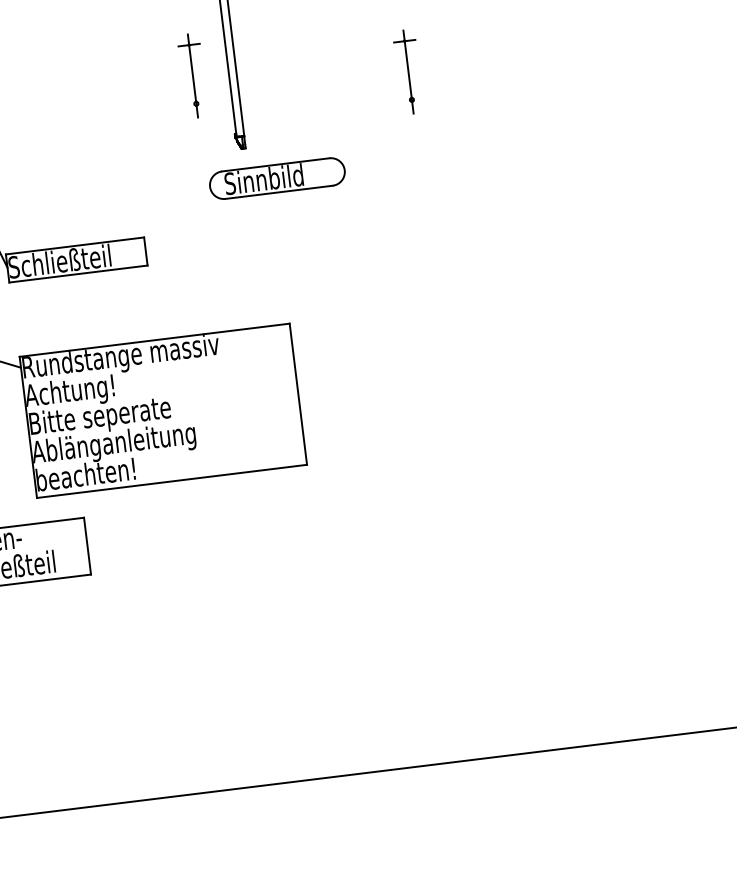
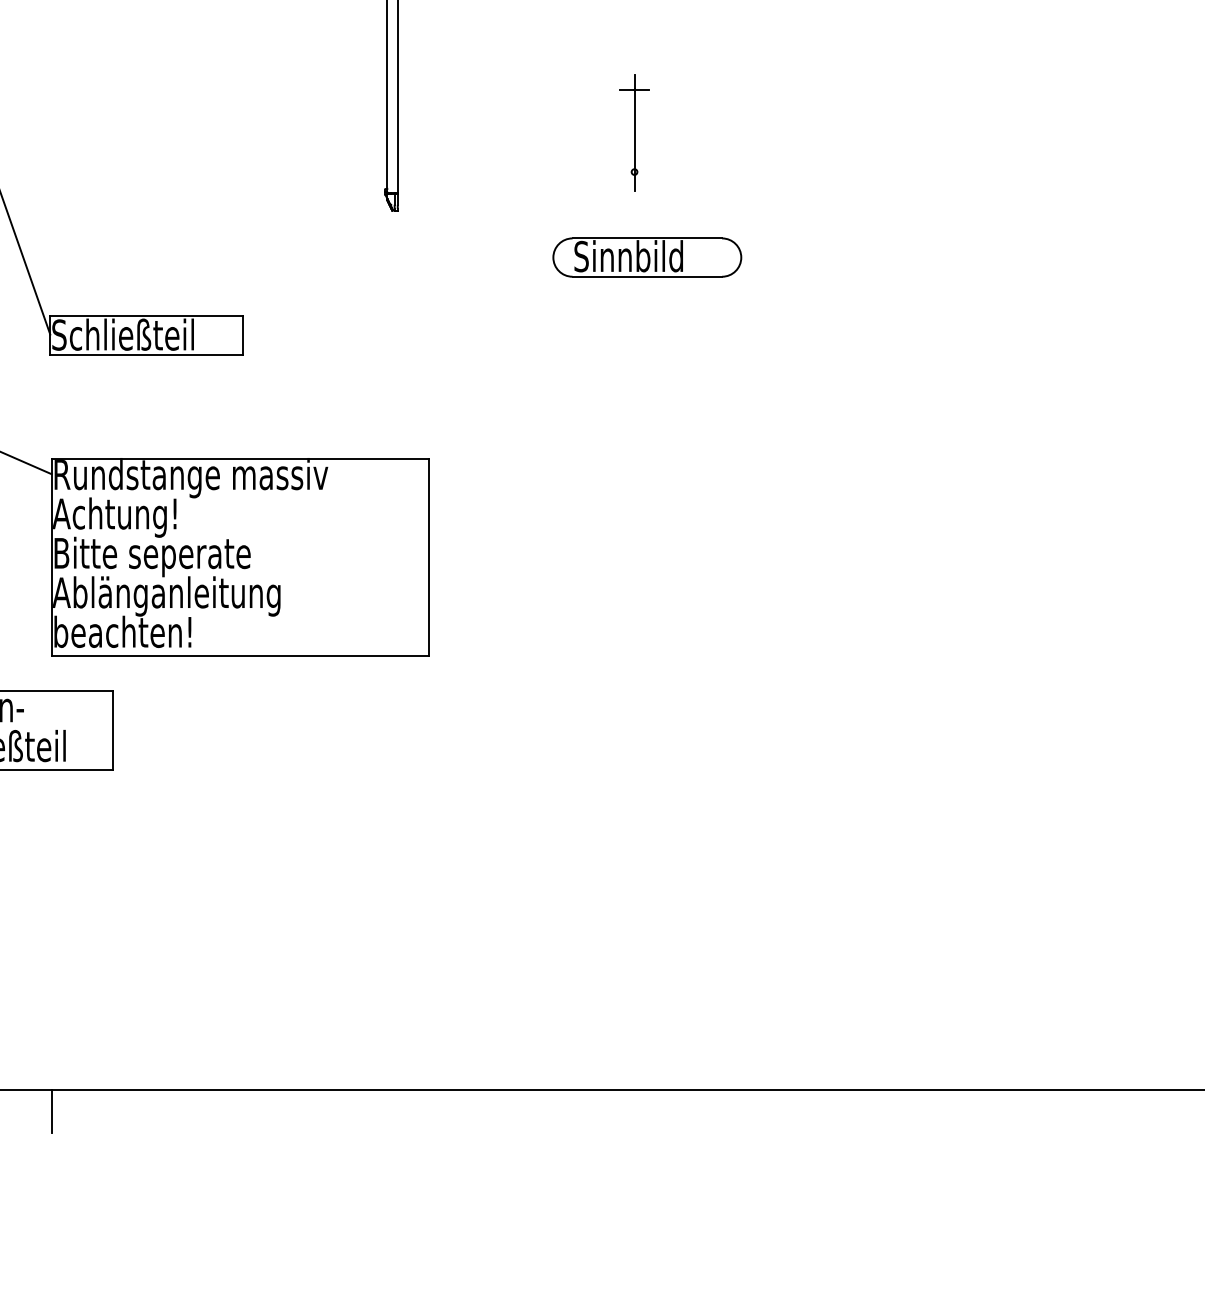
part: (192, 75) -> (337, 101), removed
part: (277, 178) -> (647, 257), moved
line: (76, 824) -> (51, 1111), added

